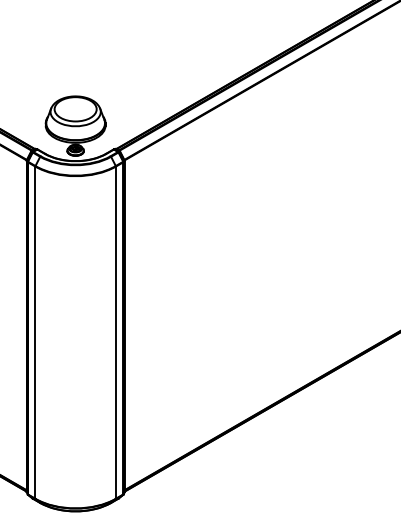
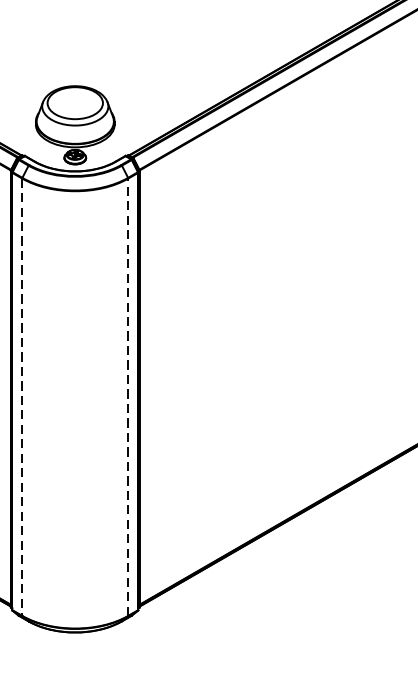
line: (115, 332) -> (127, 397), solid -> dashed
line: (35, 333) -> (22, 398), solid -> dashed

